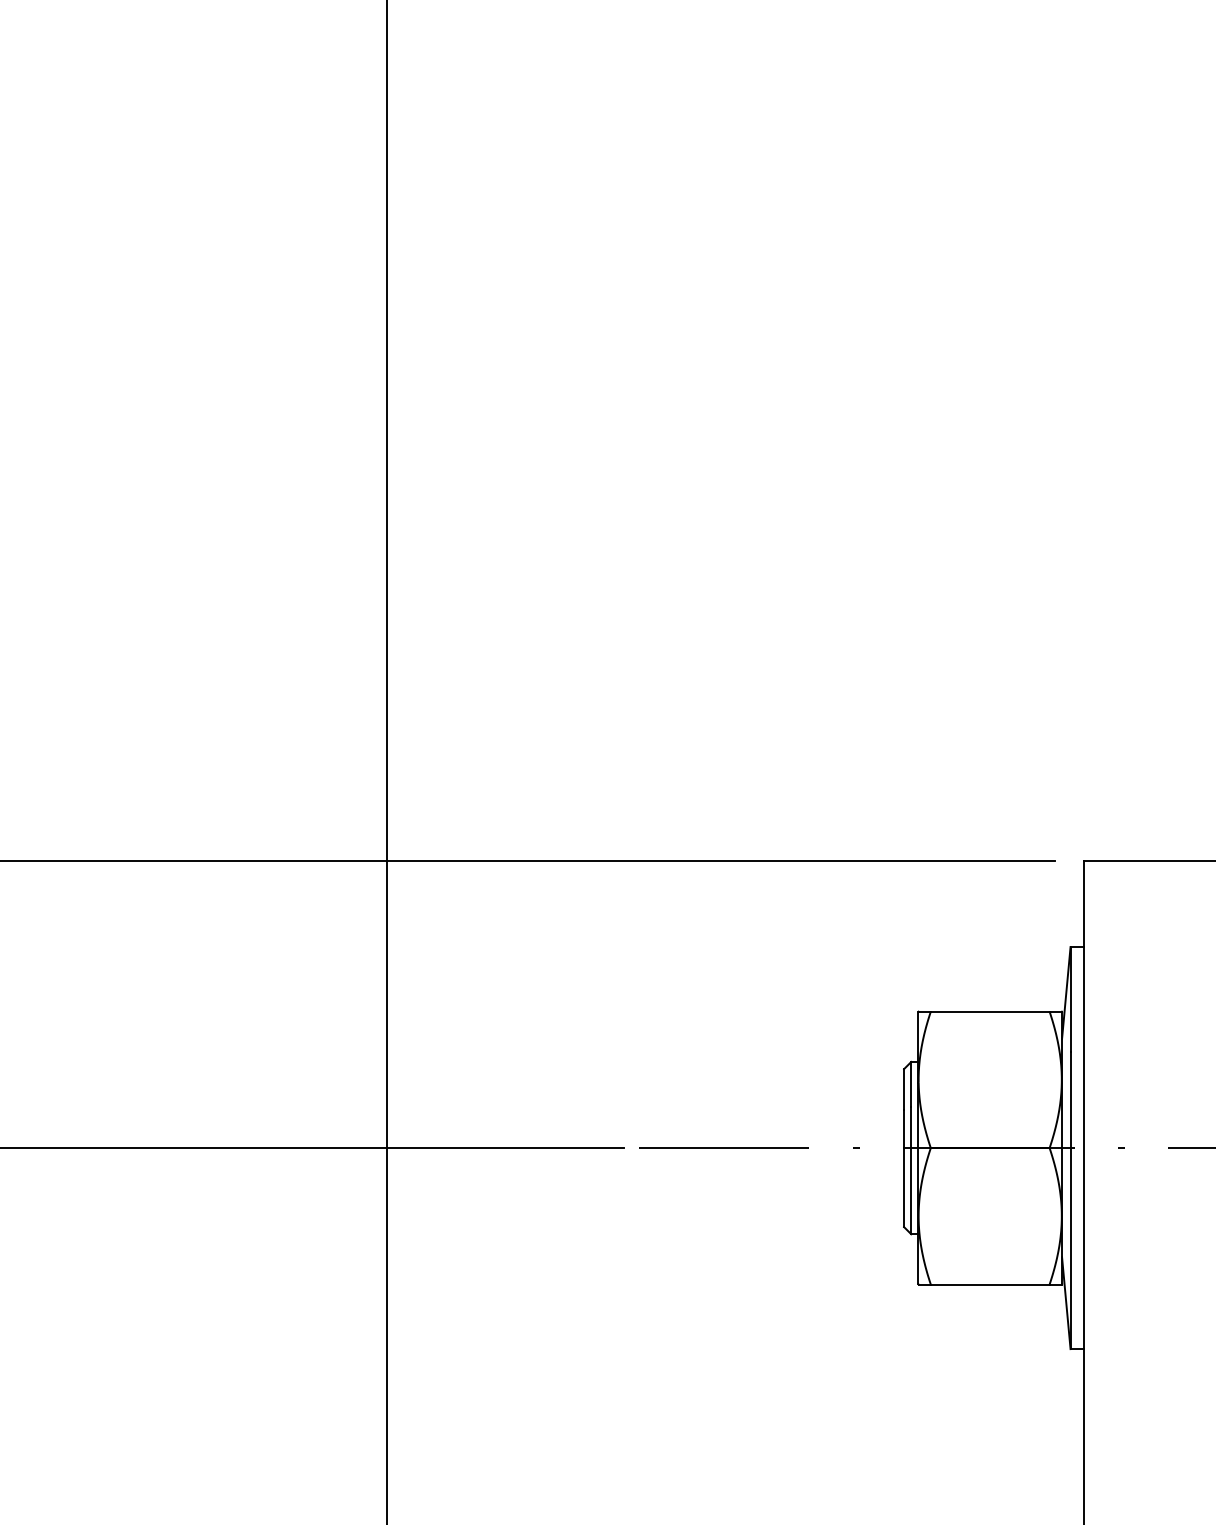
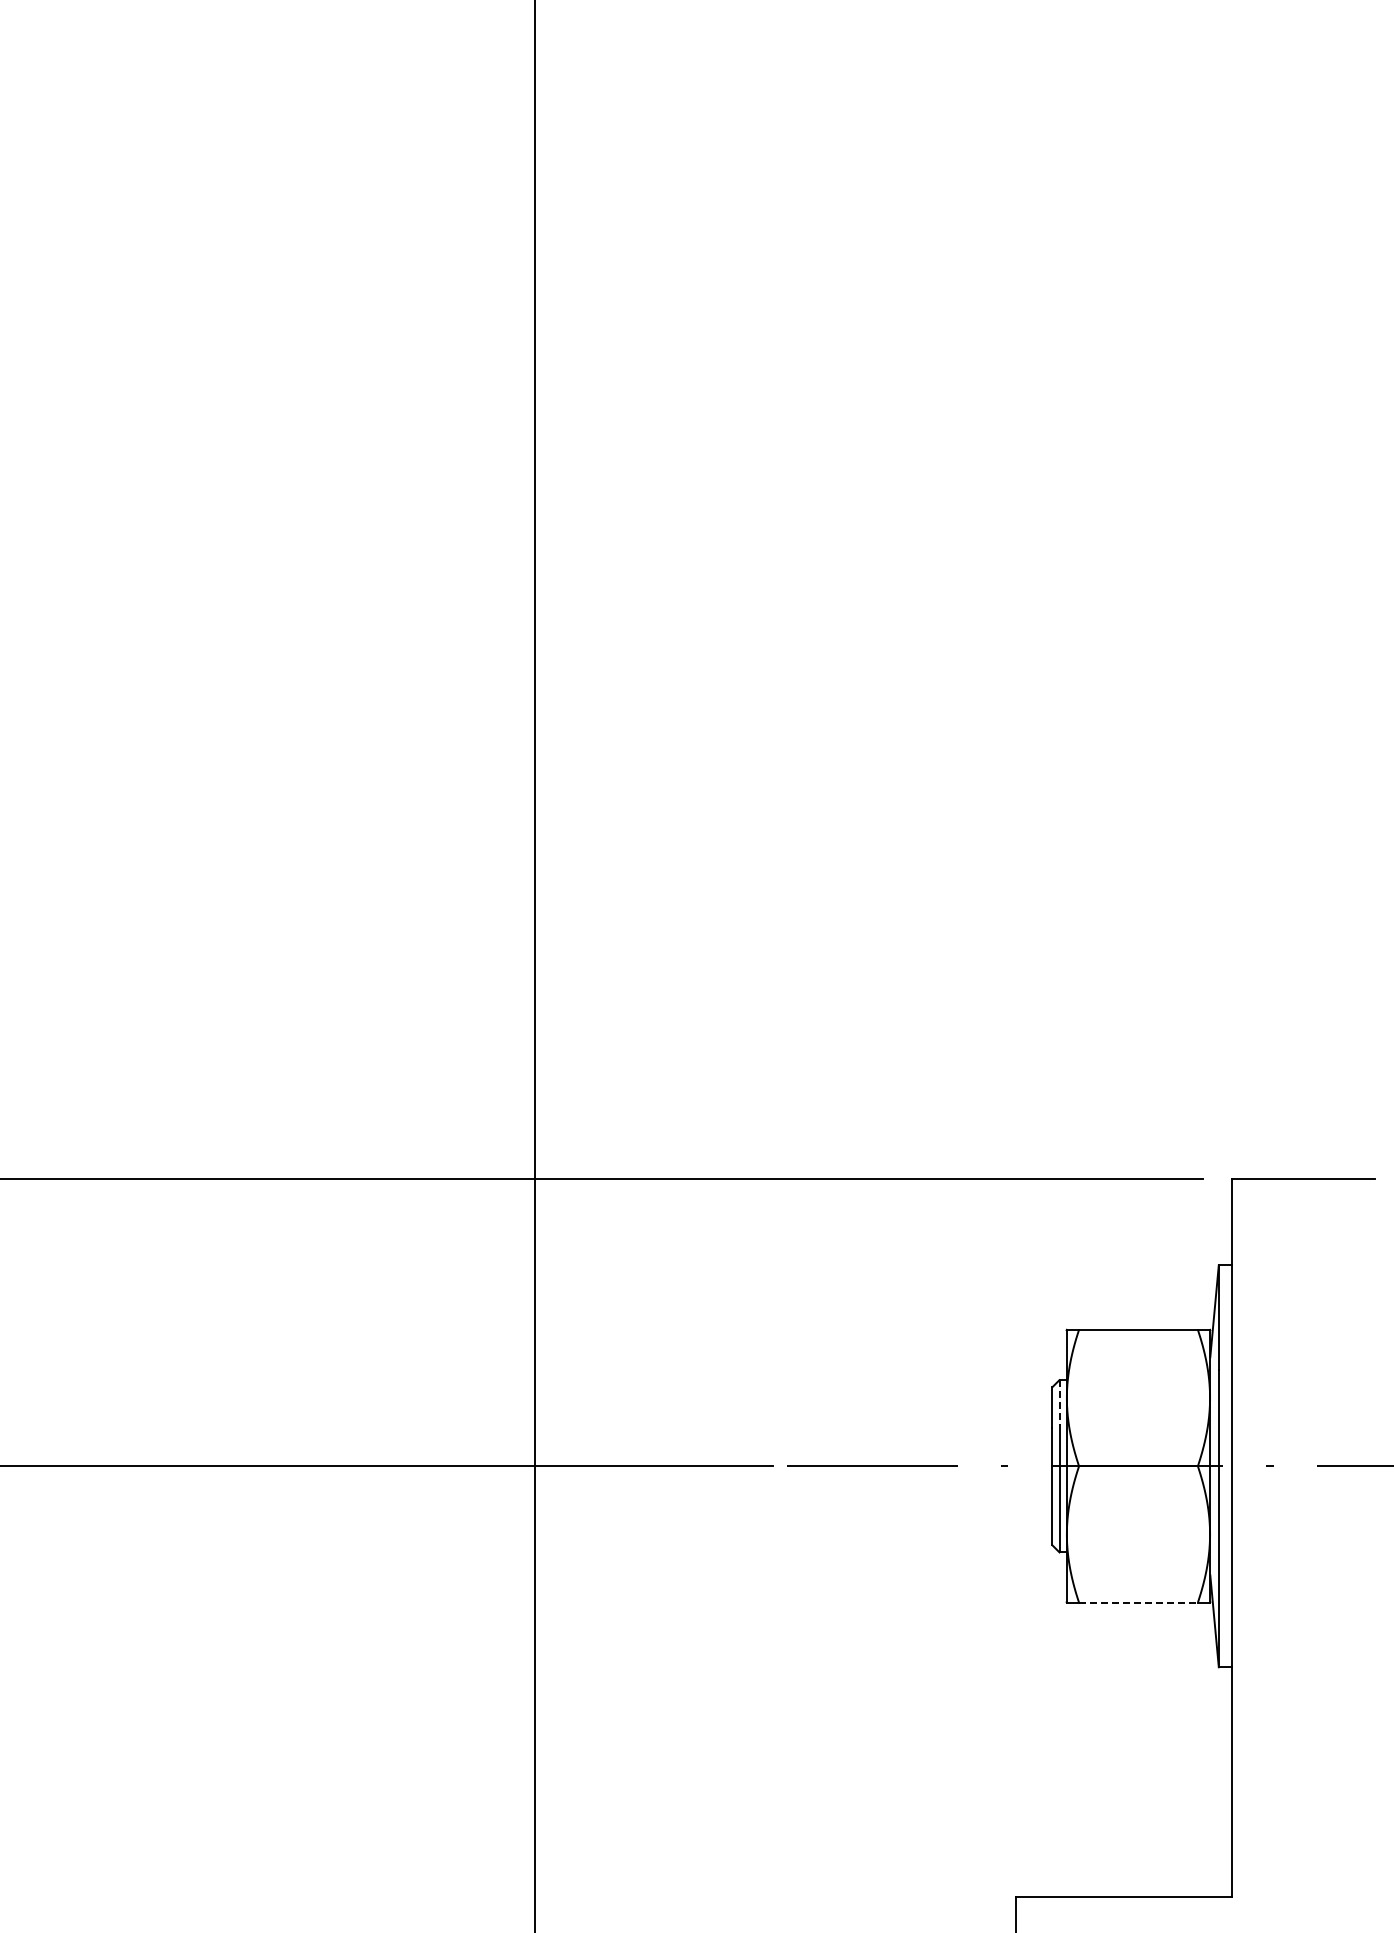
line: (911, 1085) -> (1059, 1403), solid -> dashed
line: (990, 1284) -> (1138, 1602), solid -> dashed

